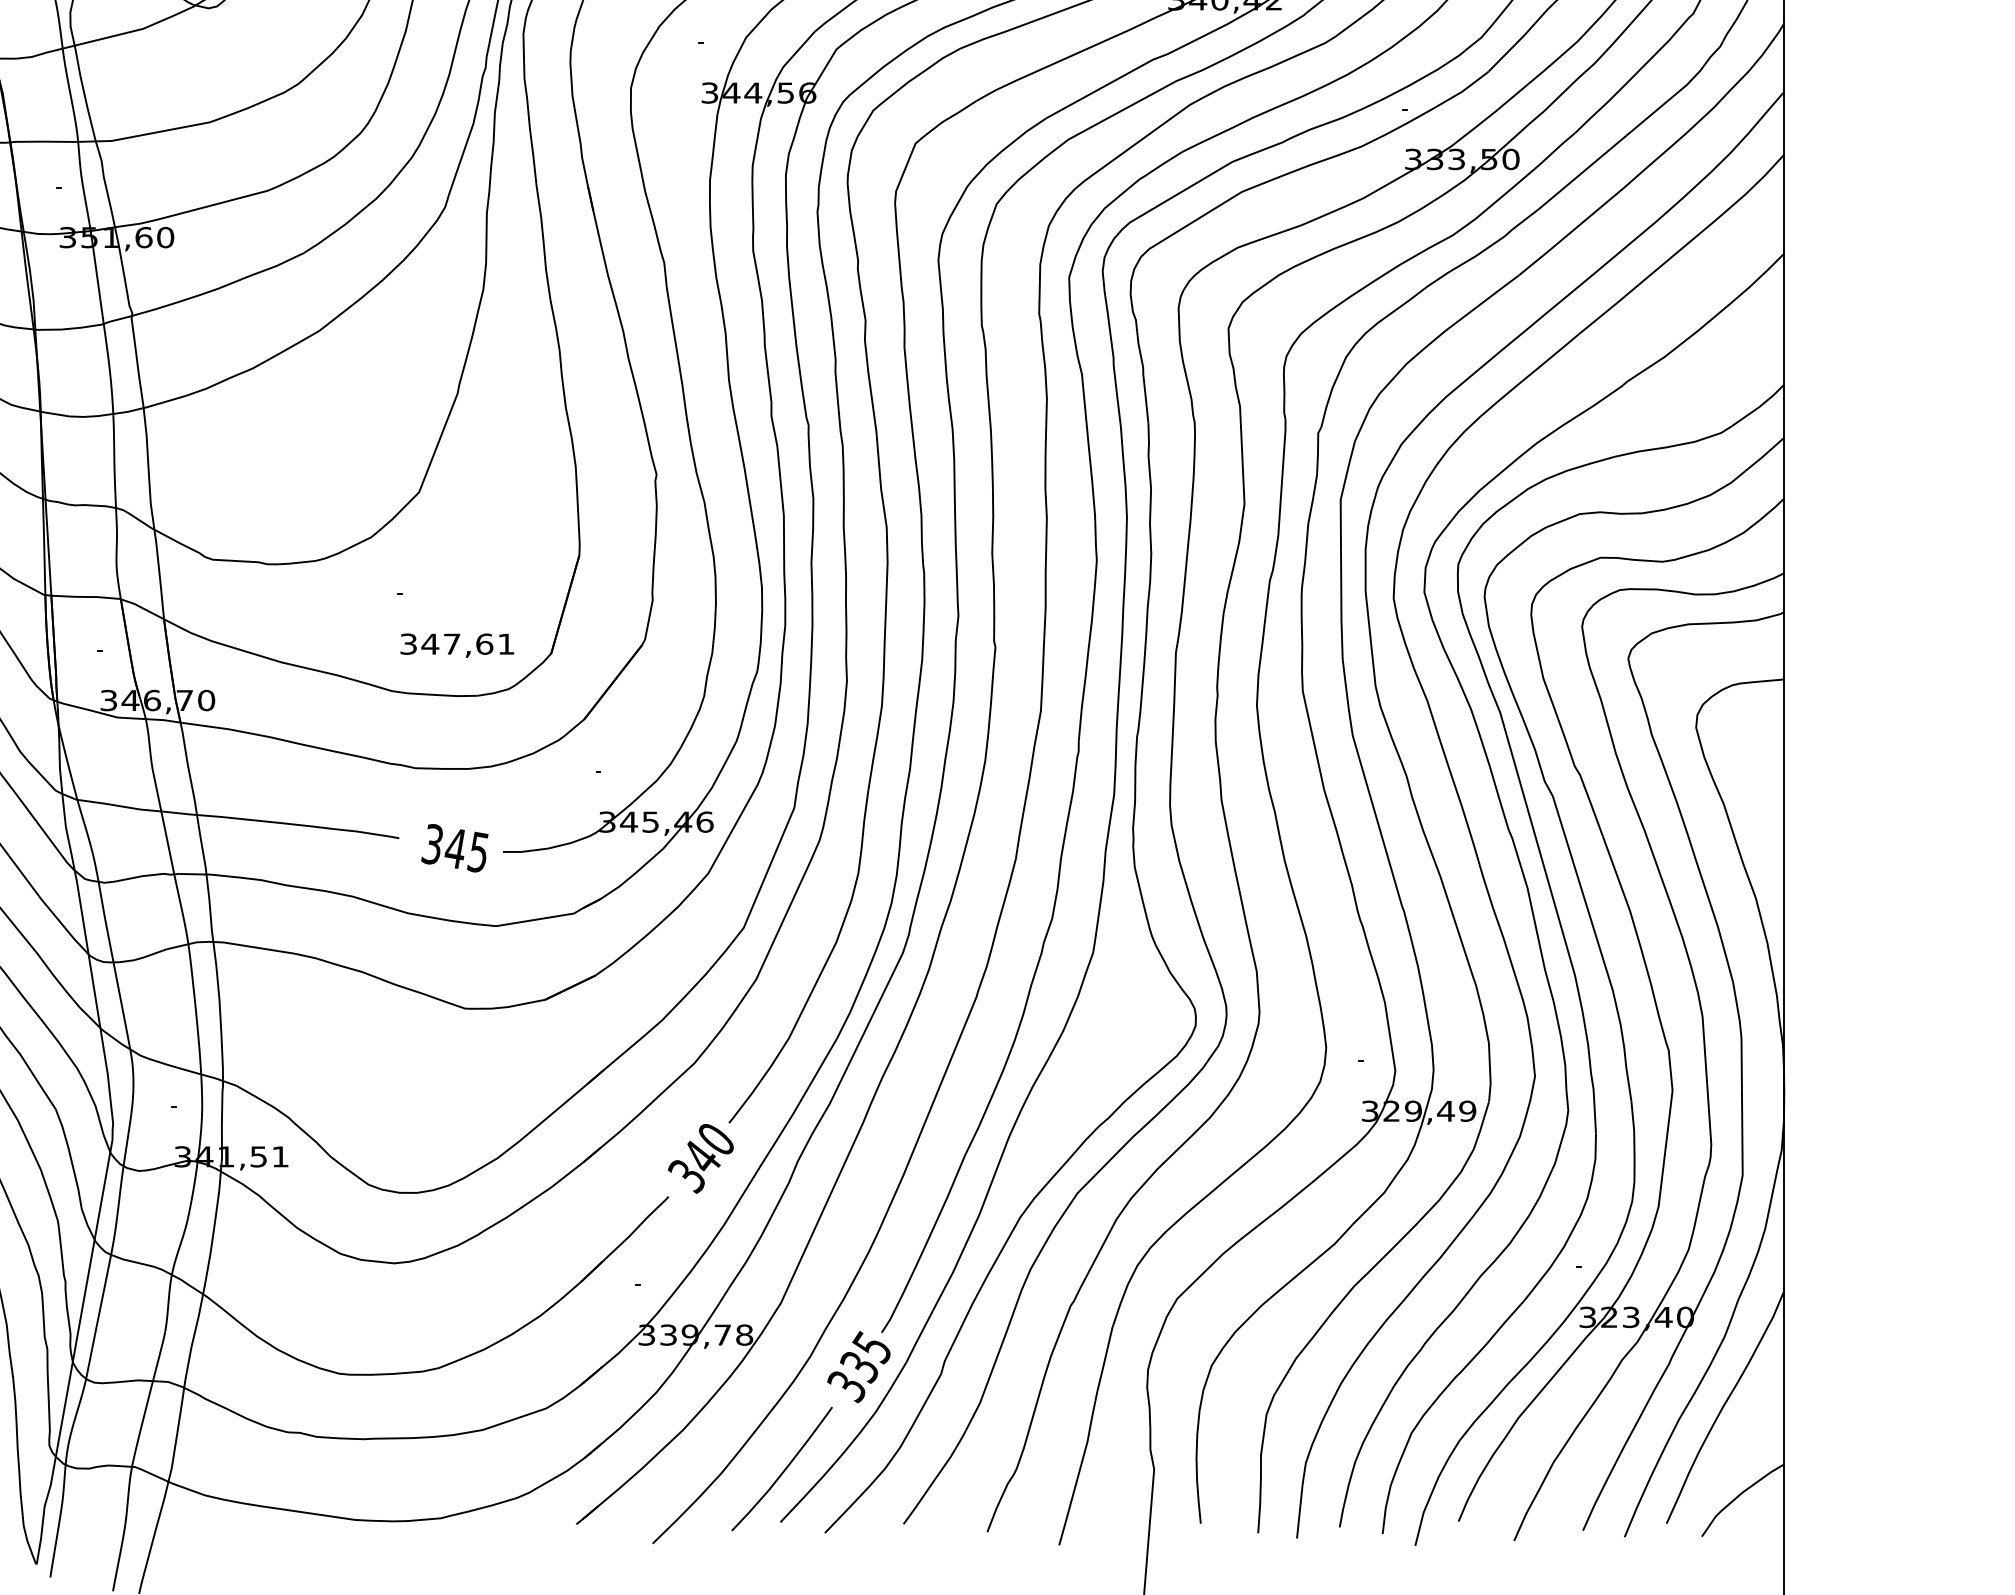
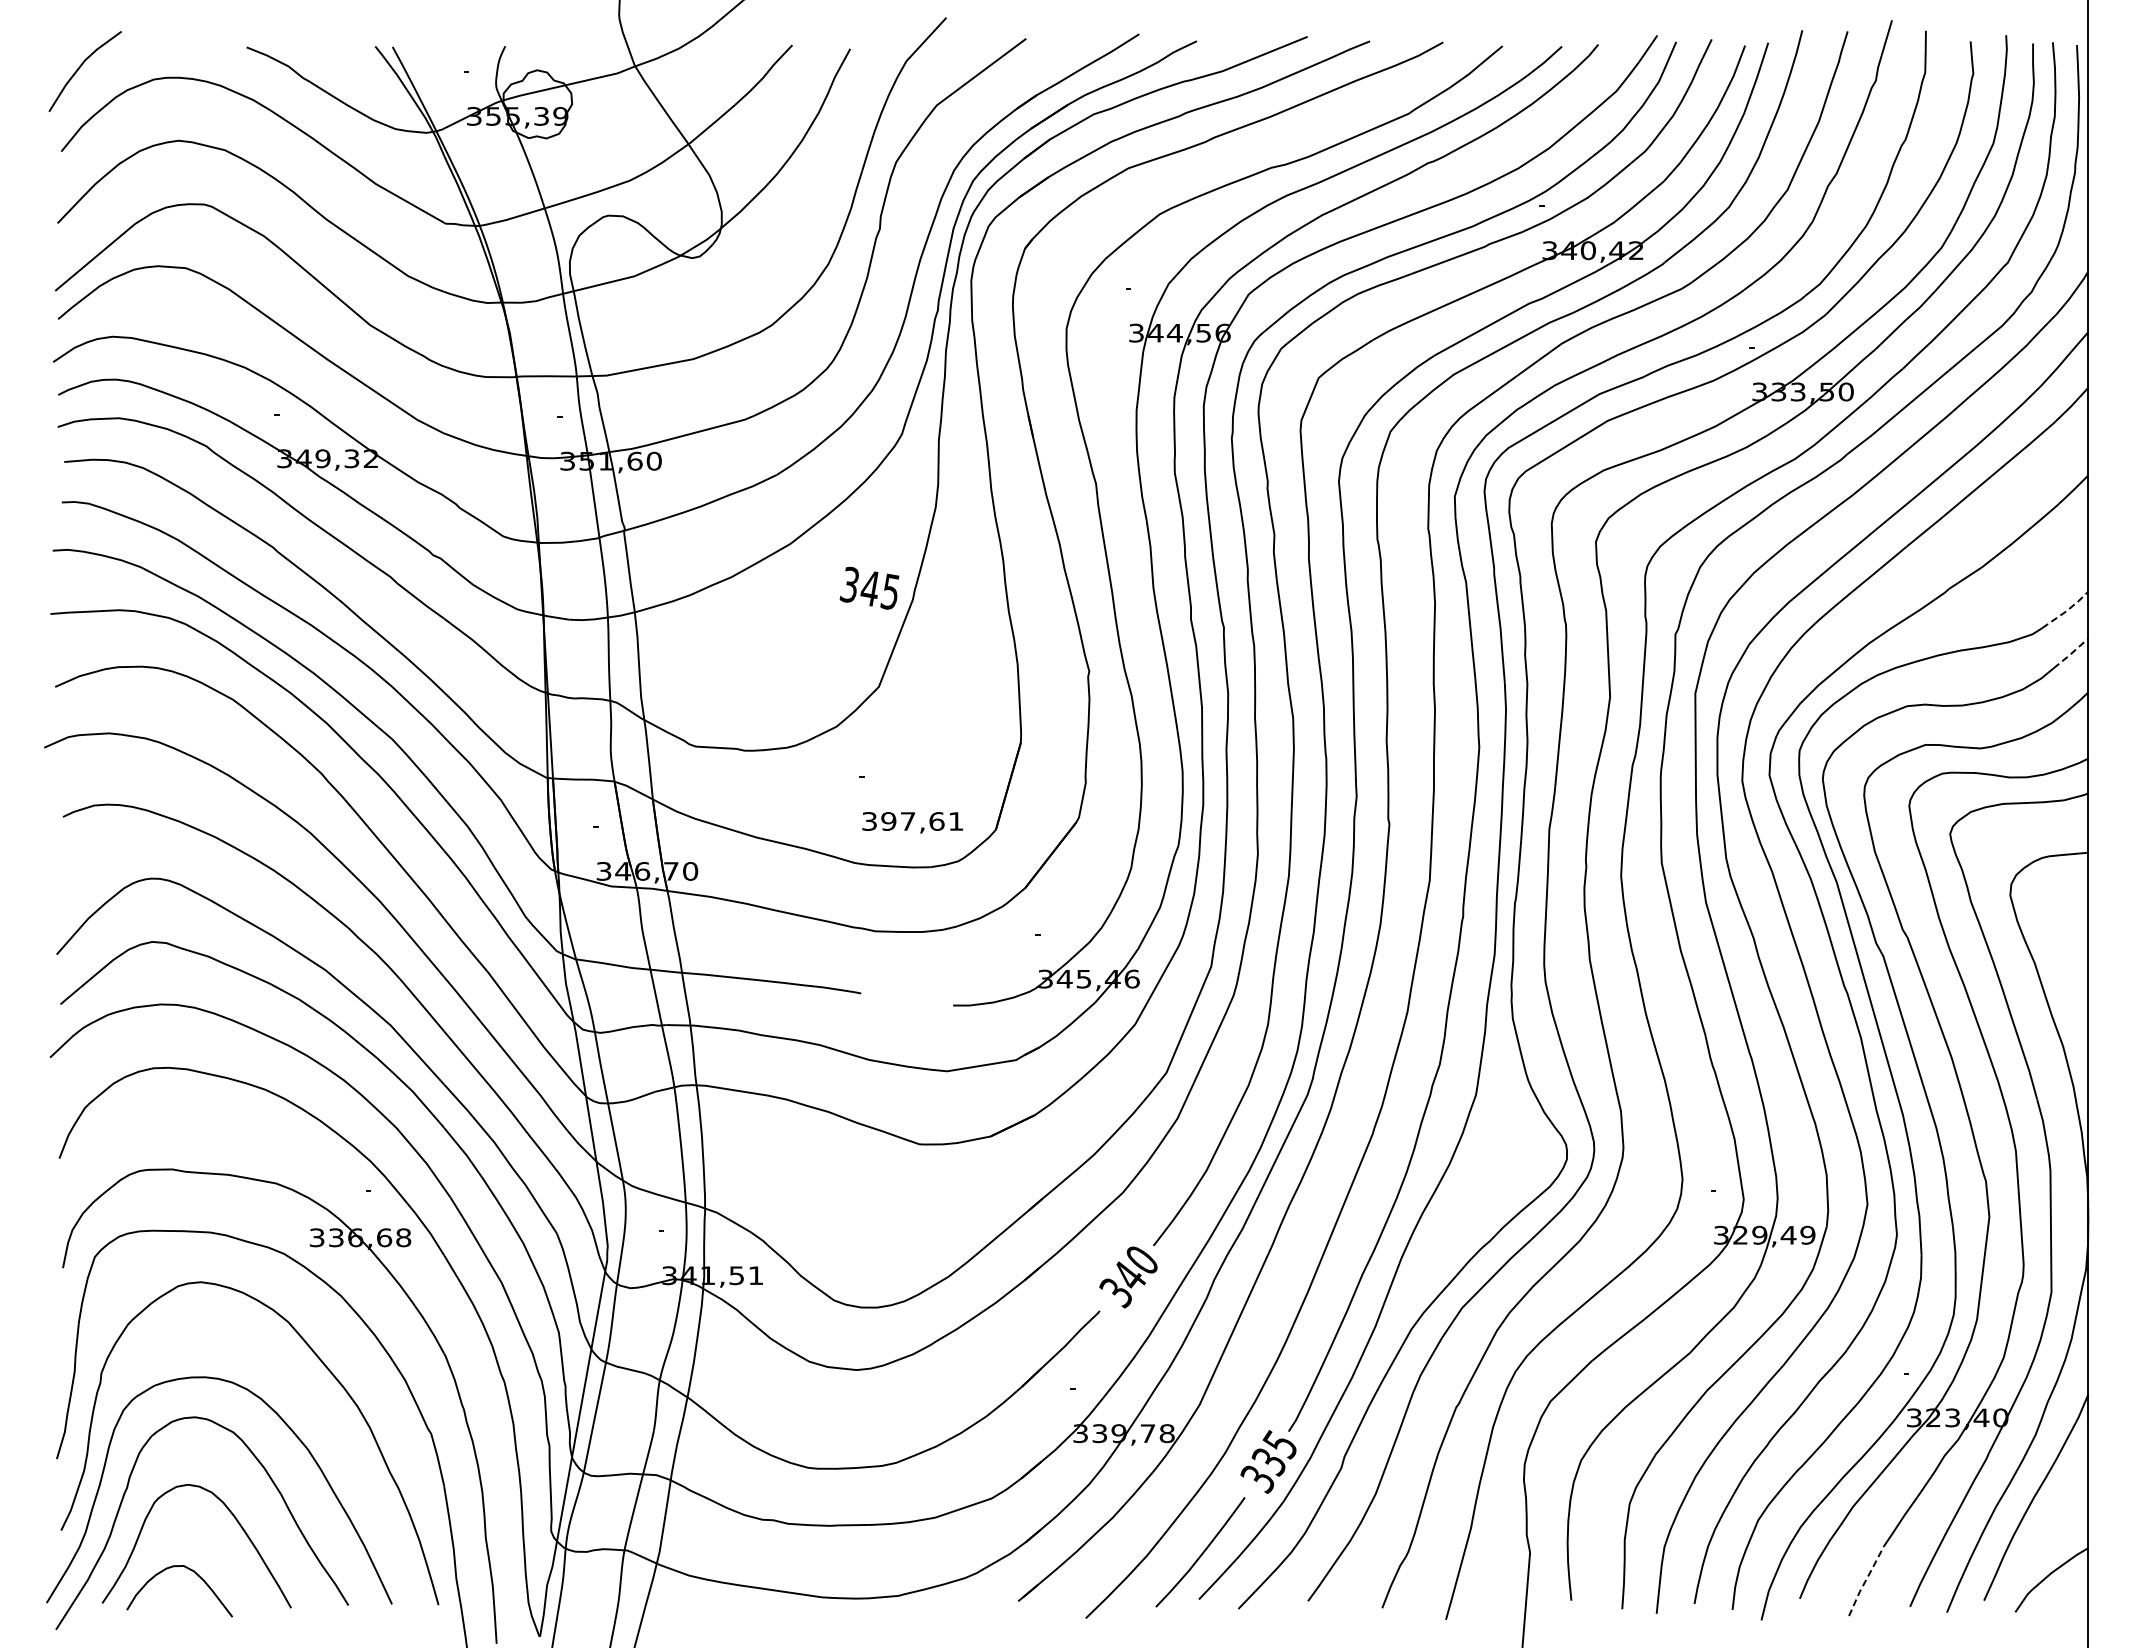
line: (1760, 406) -> (2067, 610), solid -> dashed
line: (1764, 455) -> (2070, 654), solid -> dashed
text: (430, 644) -> (888, 821), 347,61 -> 397,61
text: (454, 847) -> (869, 587), moved
line: (1532, 1500) -> (1865, 1580), solid -> dashed

